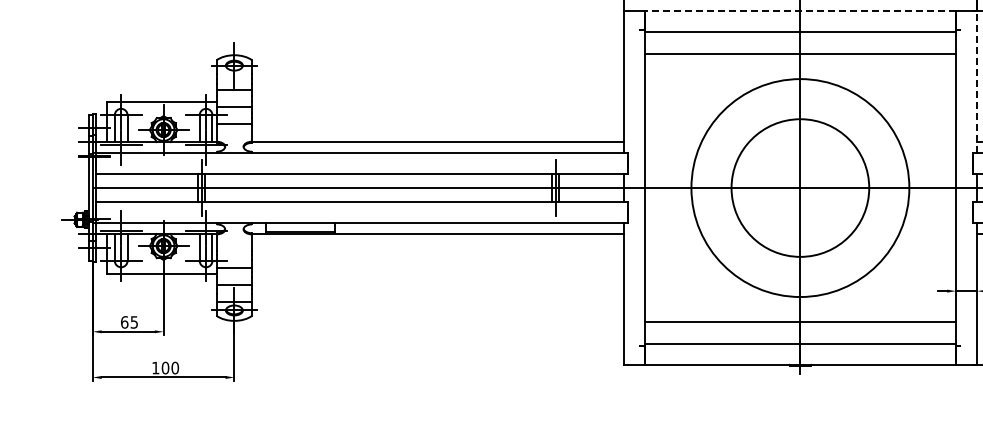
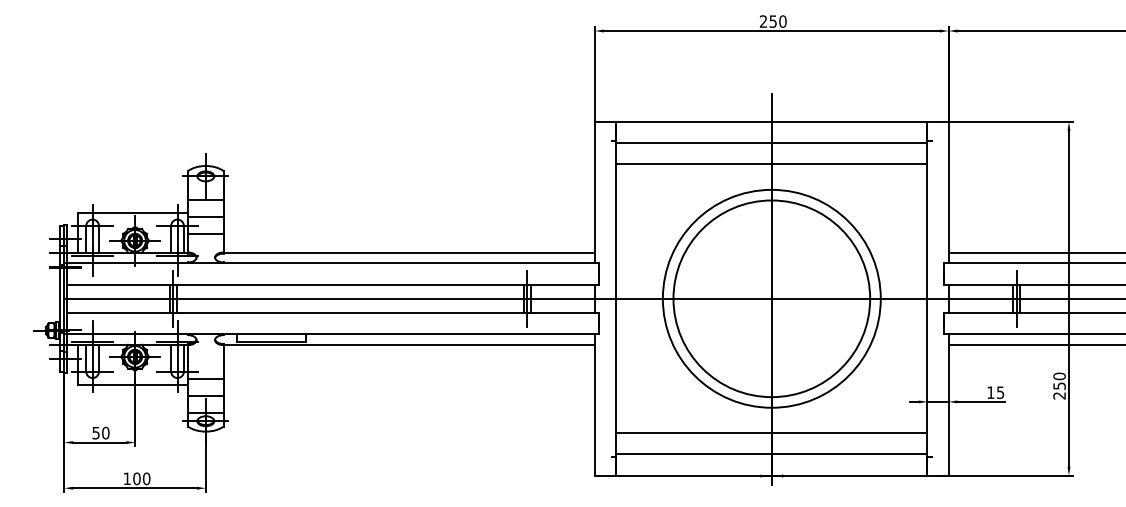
line: (800, 10) -> (771, 121), dashed -> solid
line: (977, 81) -> (948, 192), dashed -> solid
circle: (800, 187) -> (771, 298), size x1.43
text: (129, 321) -> (100, 432), 65 -> 50

